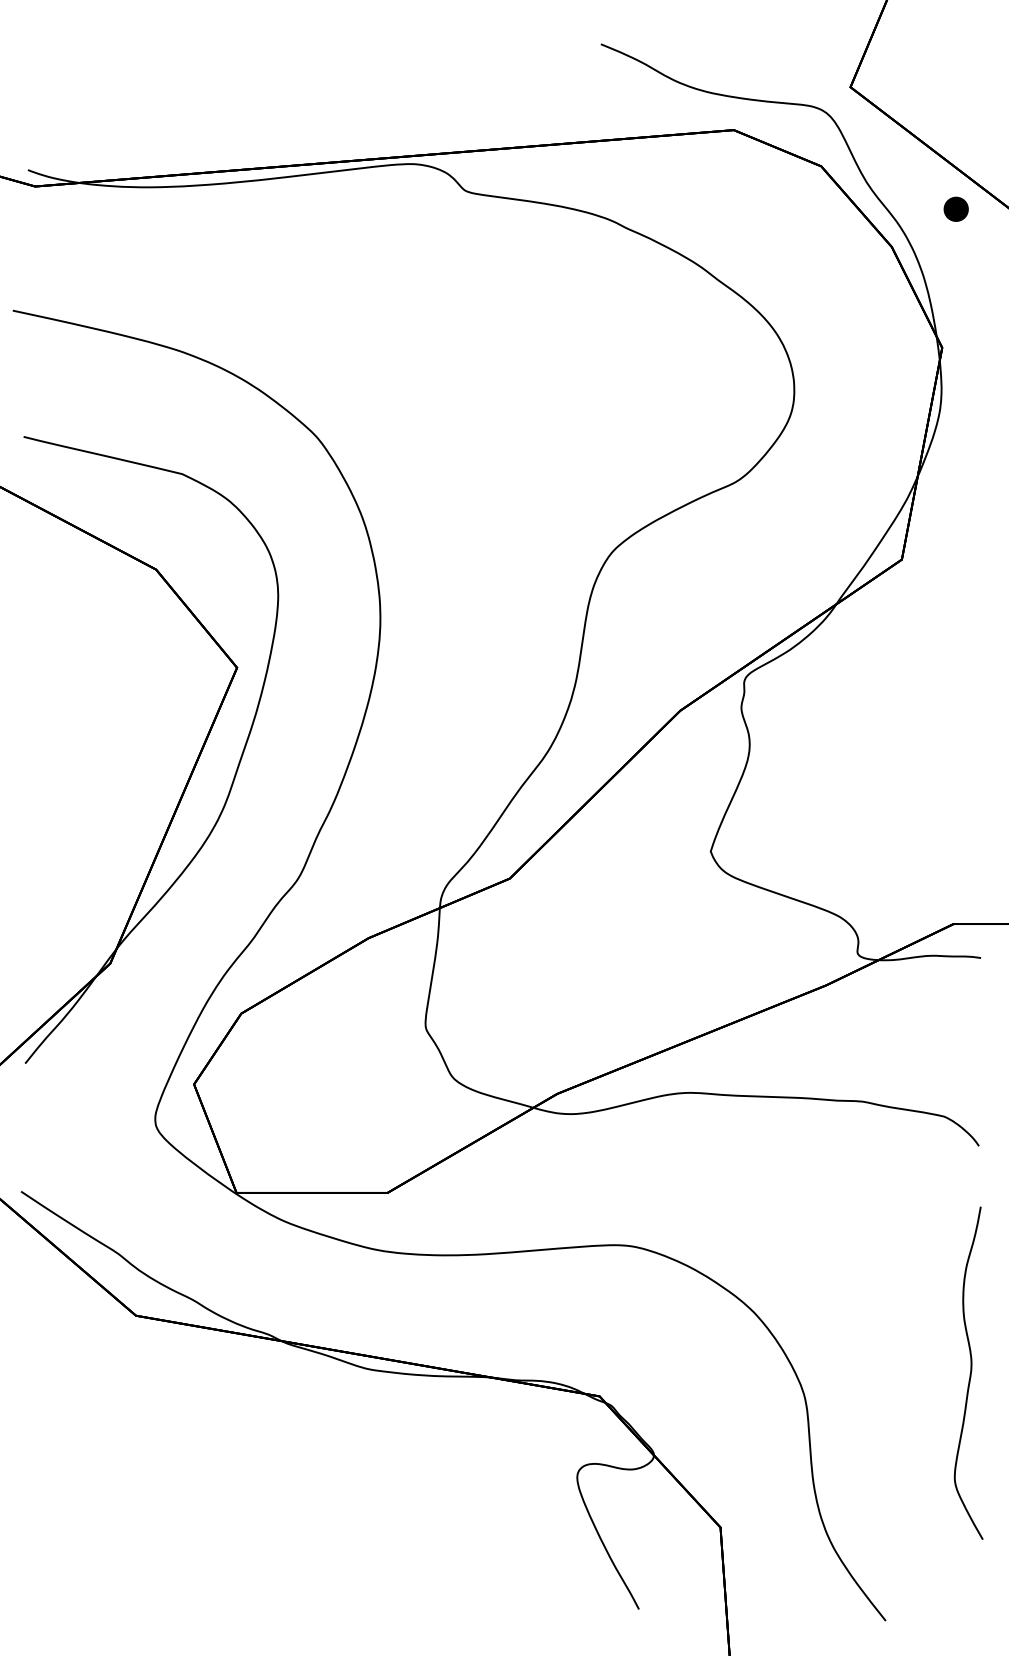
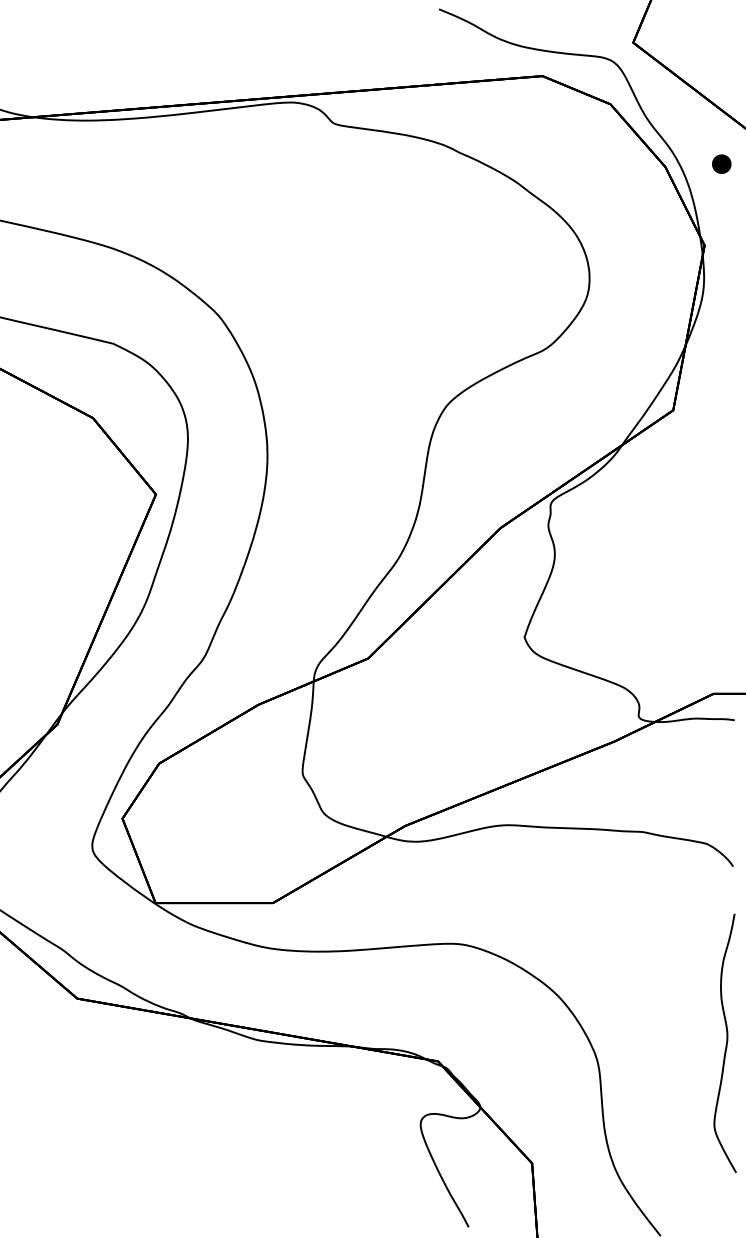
part: (955, 208) -> (721, 163), moved

